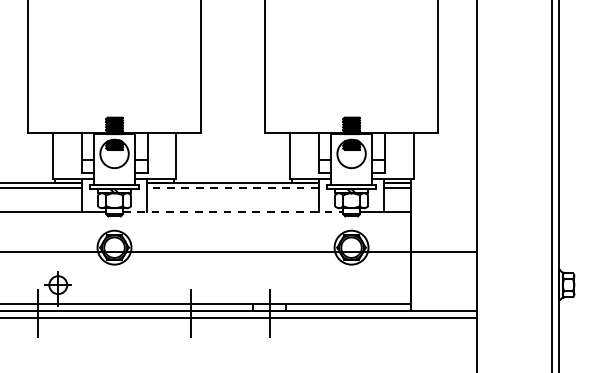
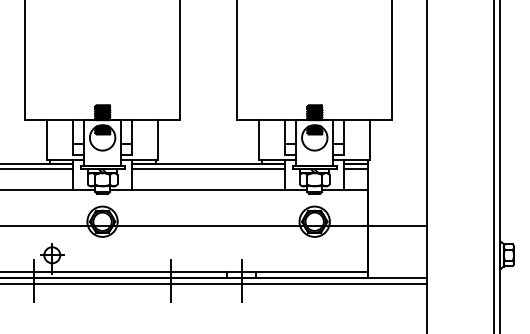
line: (232, 188) -> (208, 168), dashed -> solid
line: (232, 211) -> (208, 189), dashed -> solid

